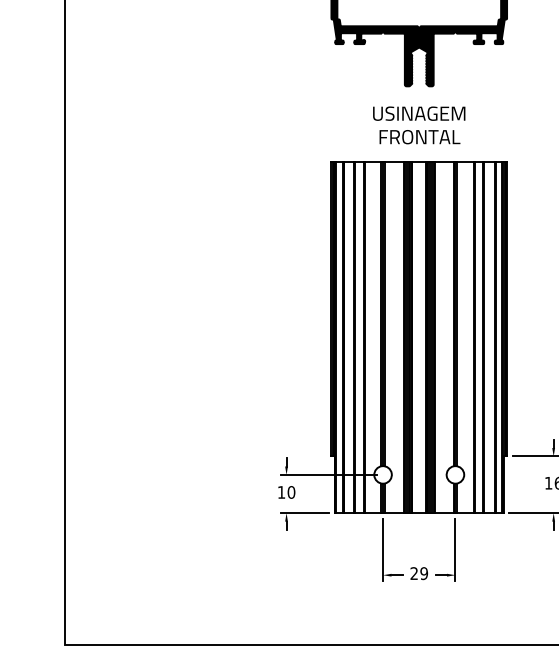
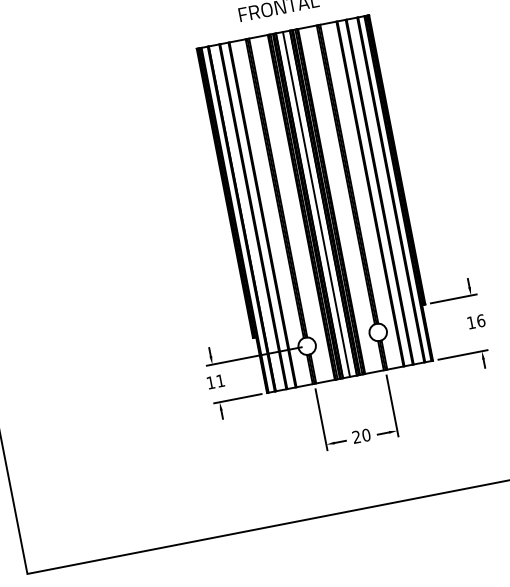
line: (419, 337) -> (316, 204), added
text: (291, 492) -> (220, 380), 10 -> 11
text: (423, 573) -> (365, 435), 29 -> 20

